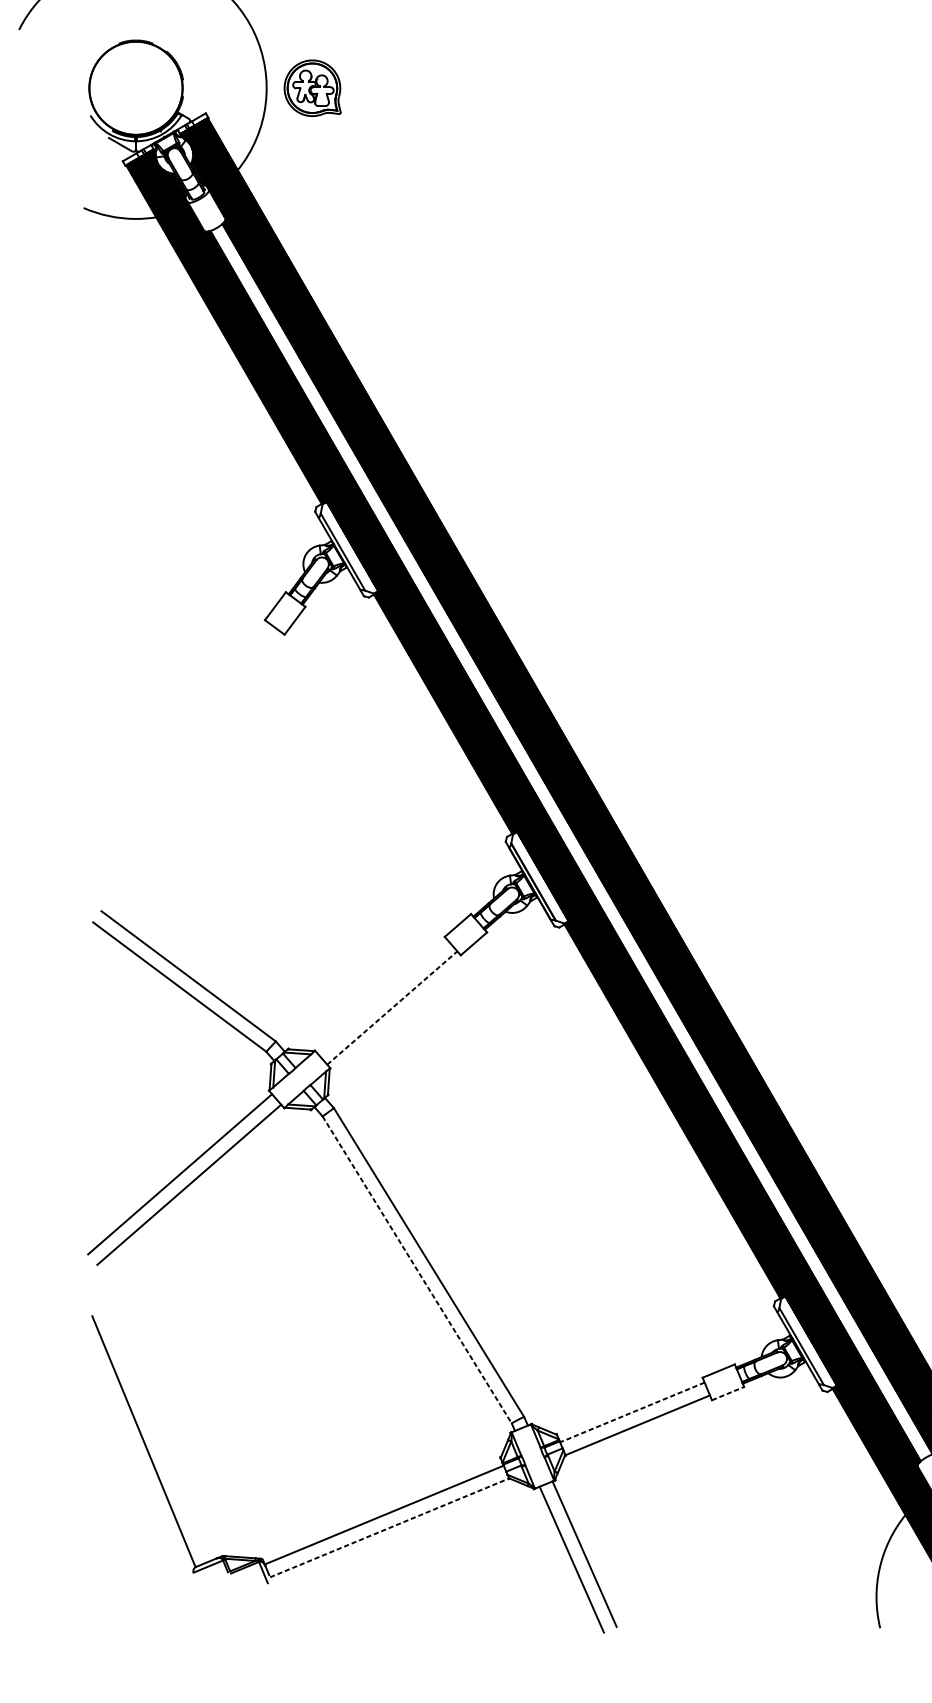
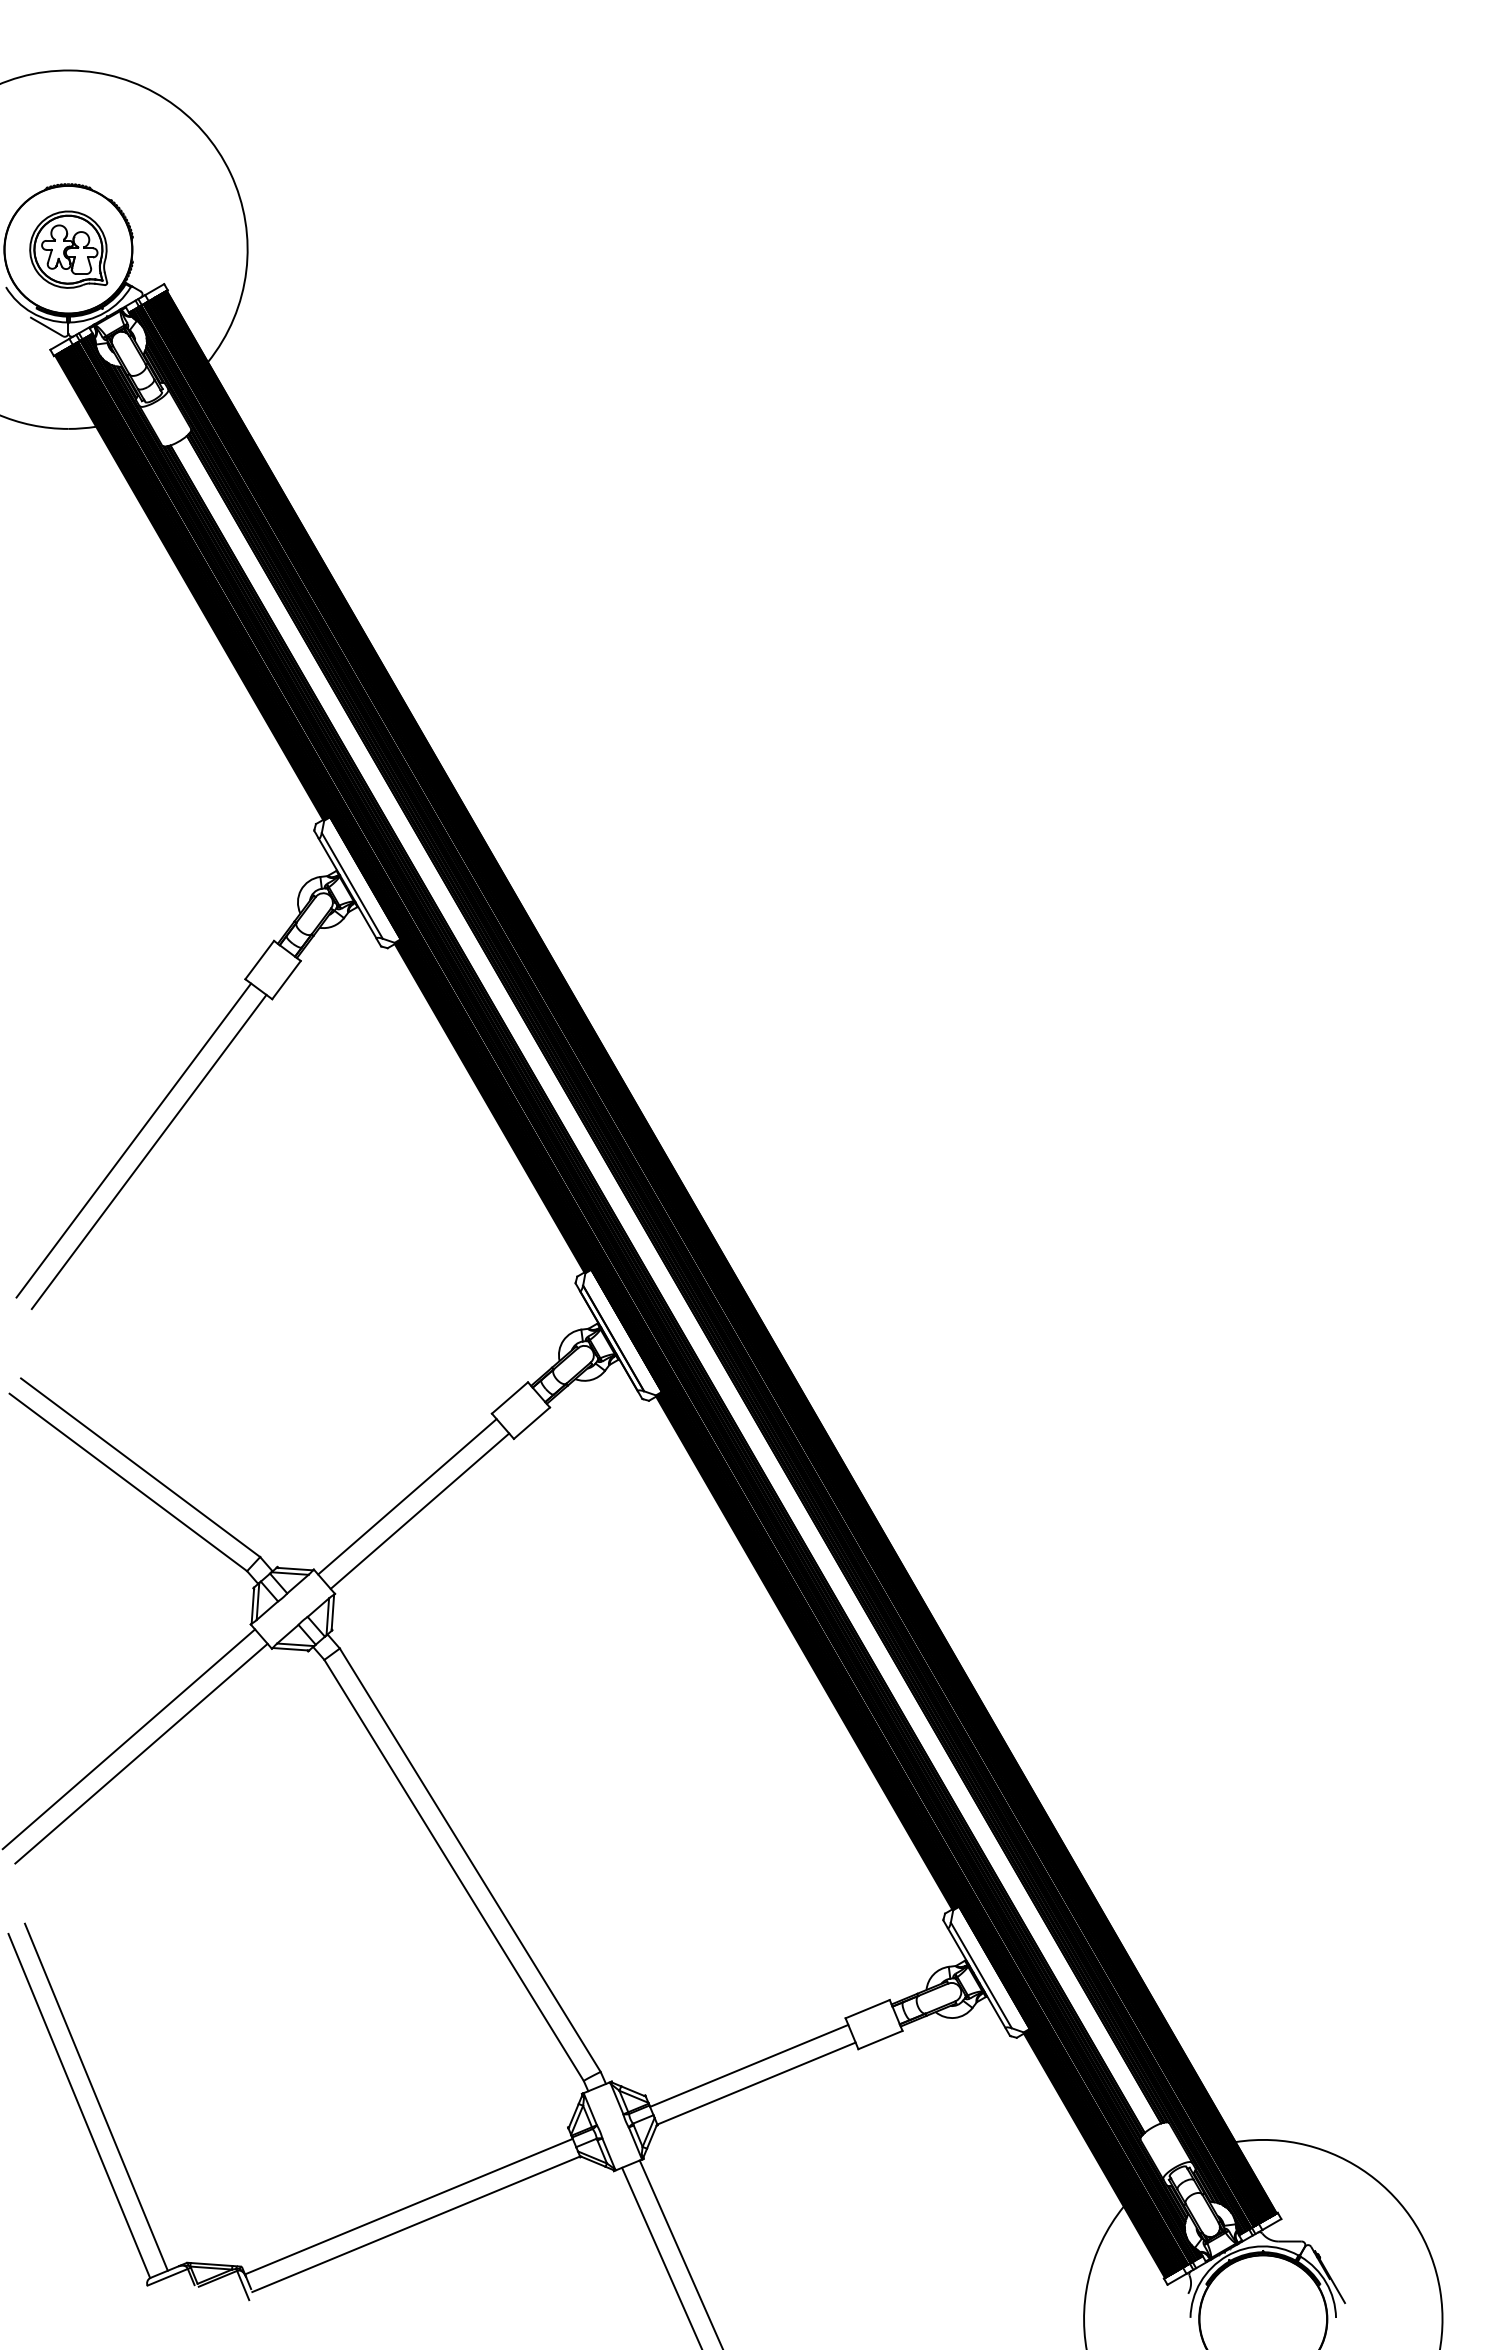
part: (312, 88) -> (68, 249), moved
line: (183, 737) -> (133, 1140), added
line: (194, 745) -> (148, 1151), added
line: (383, 997) -> (407, 1496), added
line: (392, 1007) -> (420, 1510), dashed -> solid
line: (417, 1269) -> (454, 1870), dashed -> solid
line: (728, 1393) -> (880, 2040), dashed -> solid
line: (631, 1412) -> (748, 2066), dashed -> solid
line: (155, 1434) -> (95, 2096), added
line: (389, 1528) -> (416, 2224), dashed -> solid

